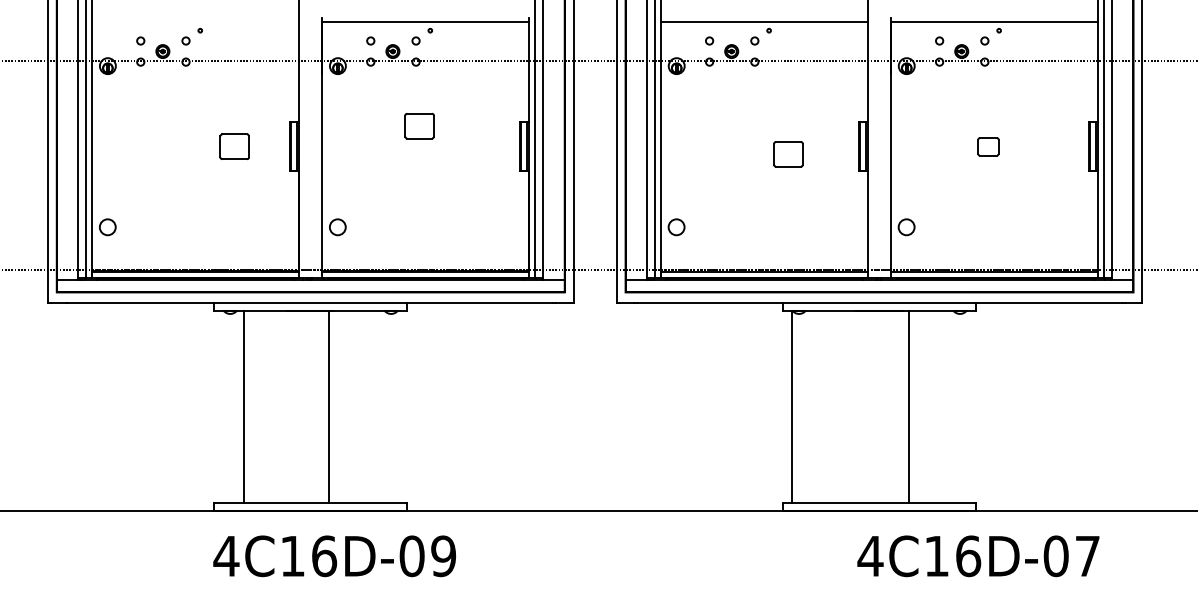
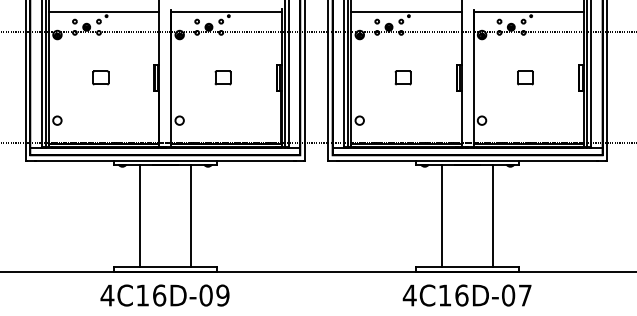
line: (196, 21) -> (104, 11), added
part: (418, 125) -> (222, 77), moved
part: (234, 146) -> (100, 77), moved
part: (988, 146) -> (525, 77), size x1.43
part: (787, 153) -> (402, 77), moved
line: (243, 407) -> (139, 216), moved
line: (328, 407) -> (190, 216), moved
line: (790, 407) -> (441, 216), moved
line: (909, 407) -> (493, 216), moved
text: (333, 556) -> (164, 295), moved
text: (977, 556) -> (466, 295), moved

